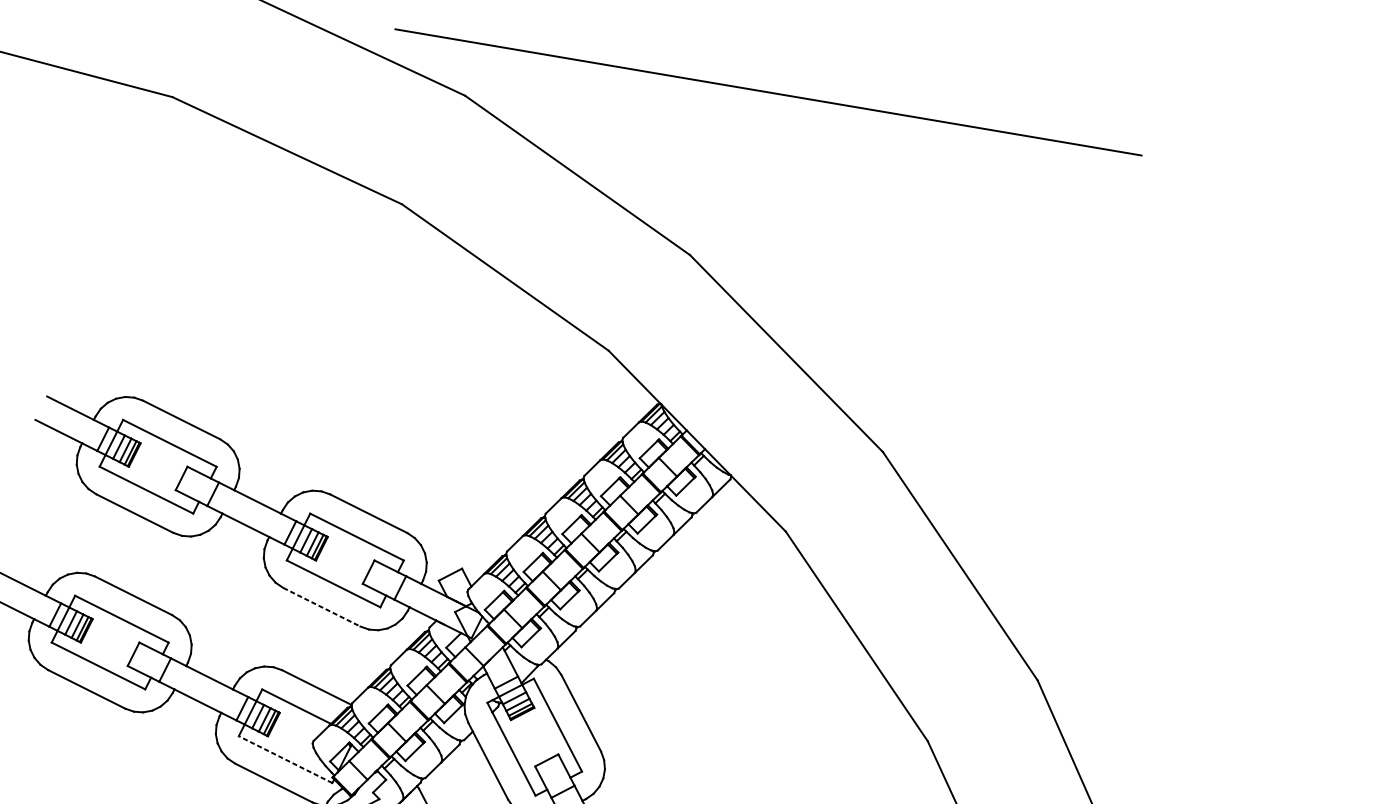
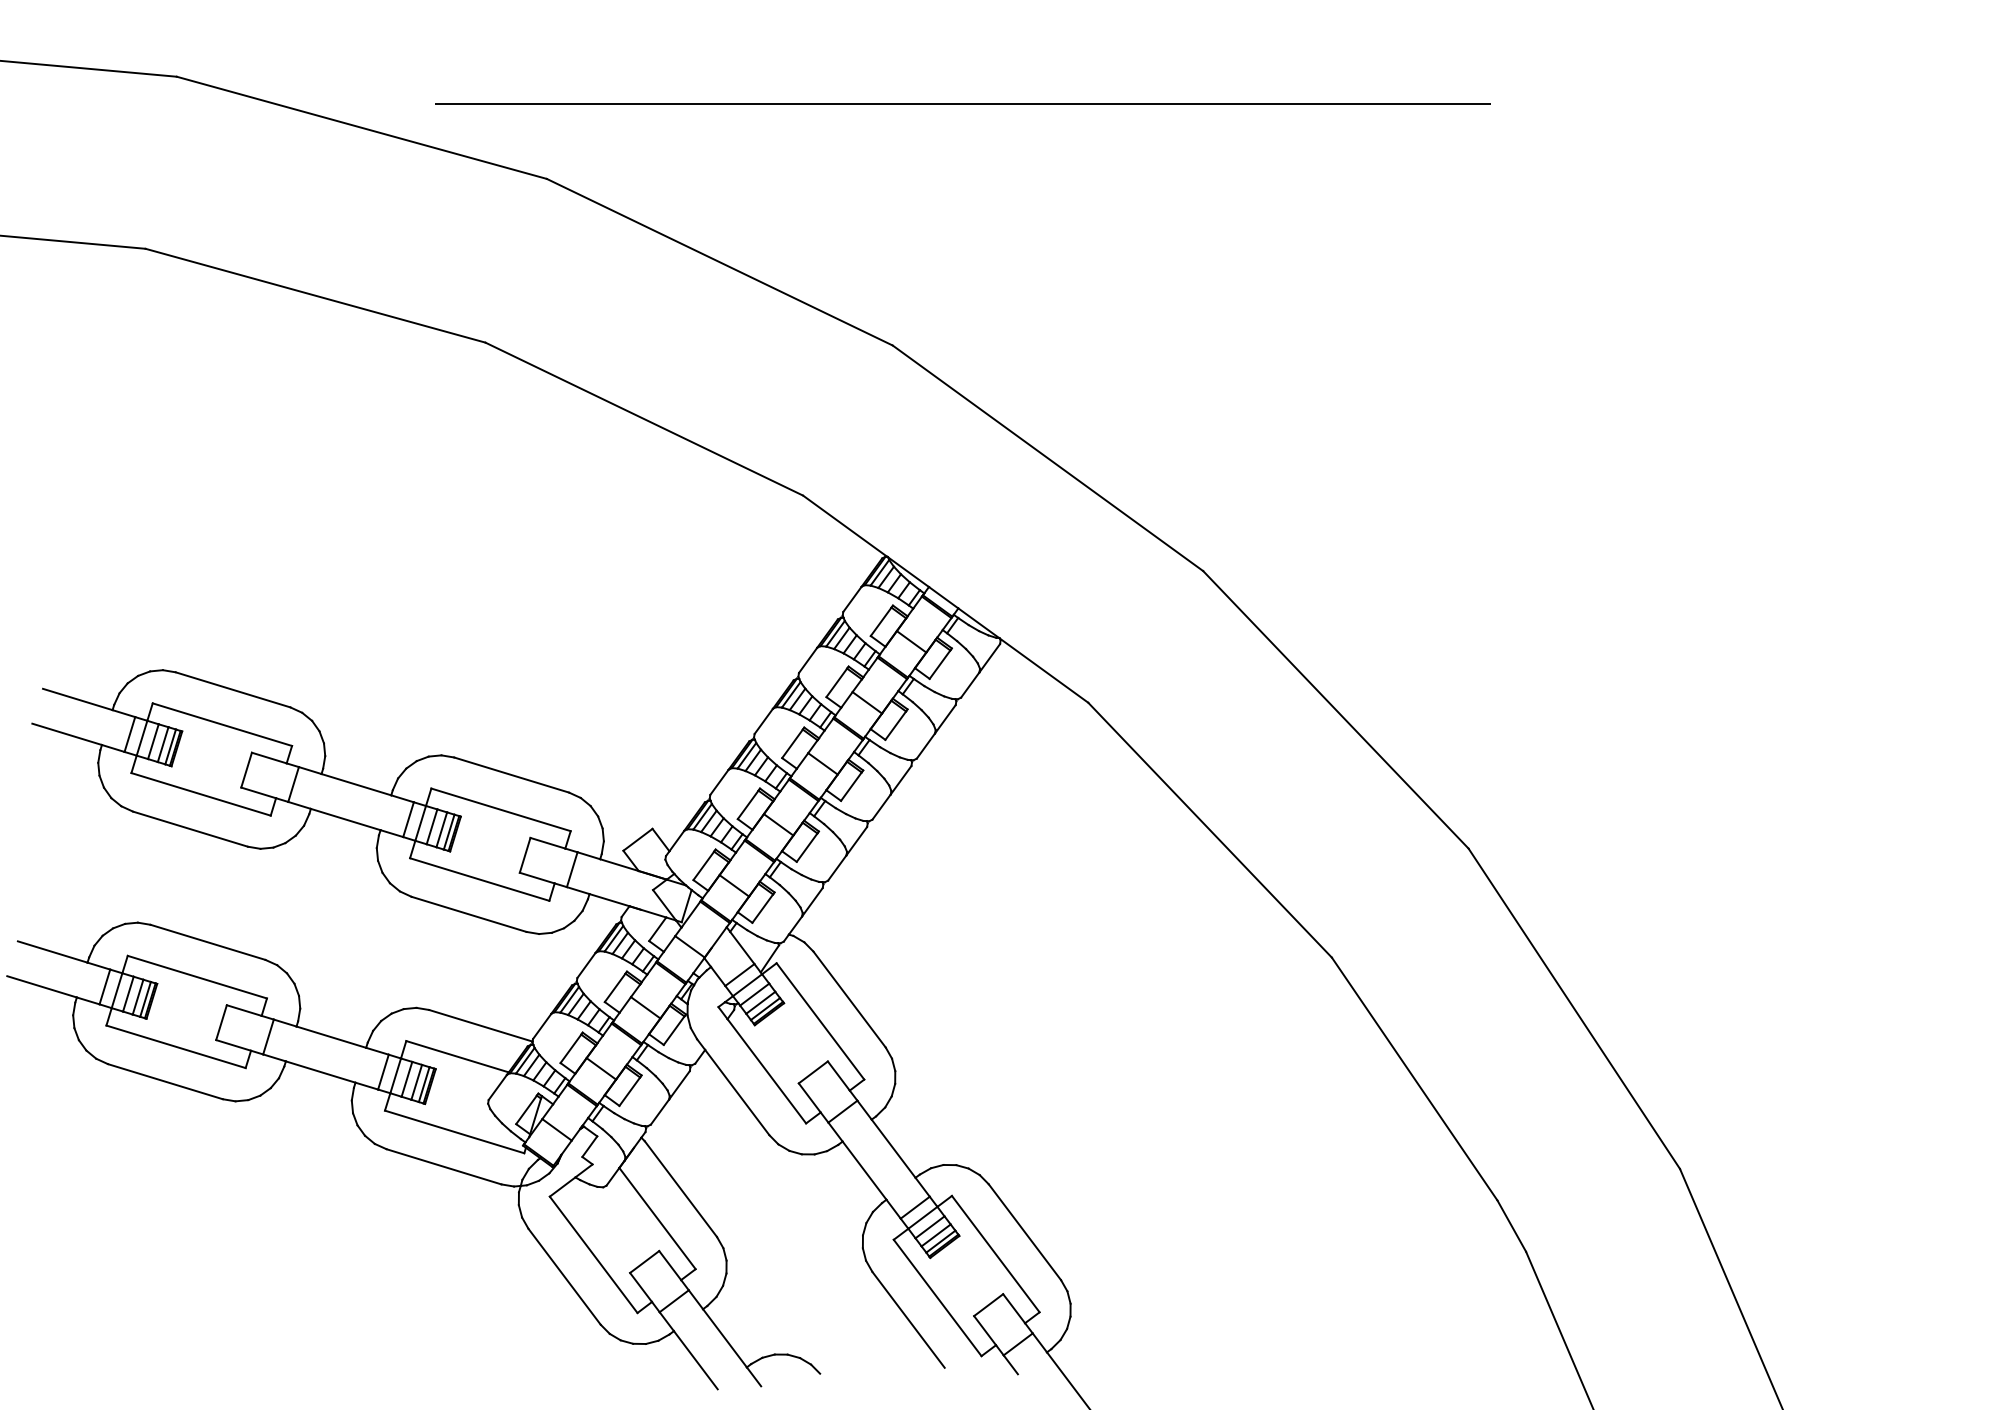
line: (322, 607) -> (469, 914), dashed -> solid
line: (285, 759) -> (454, 1131), dashed -> solid

